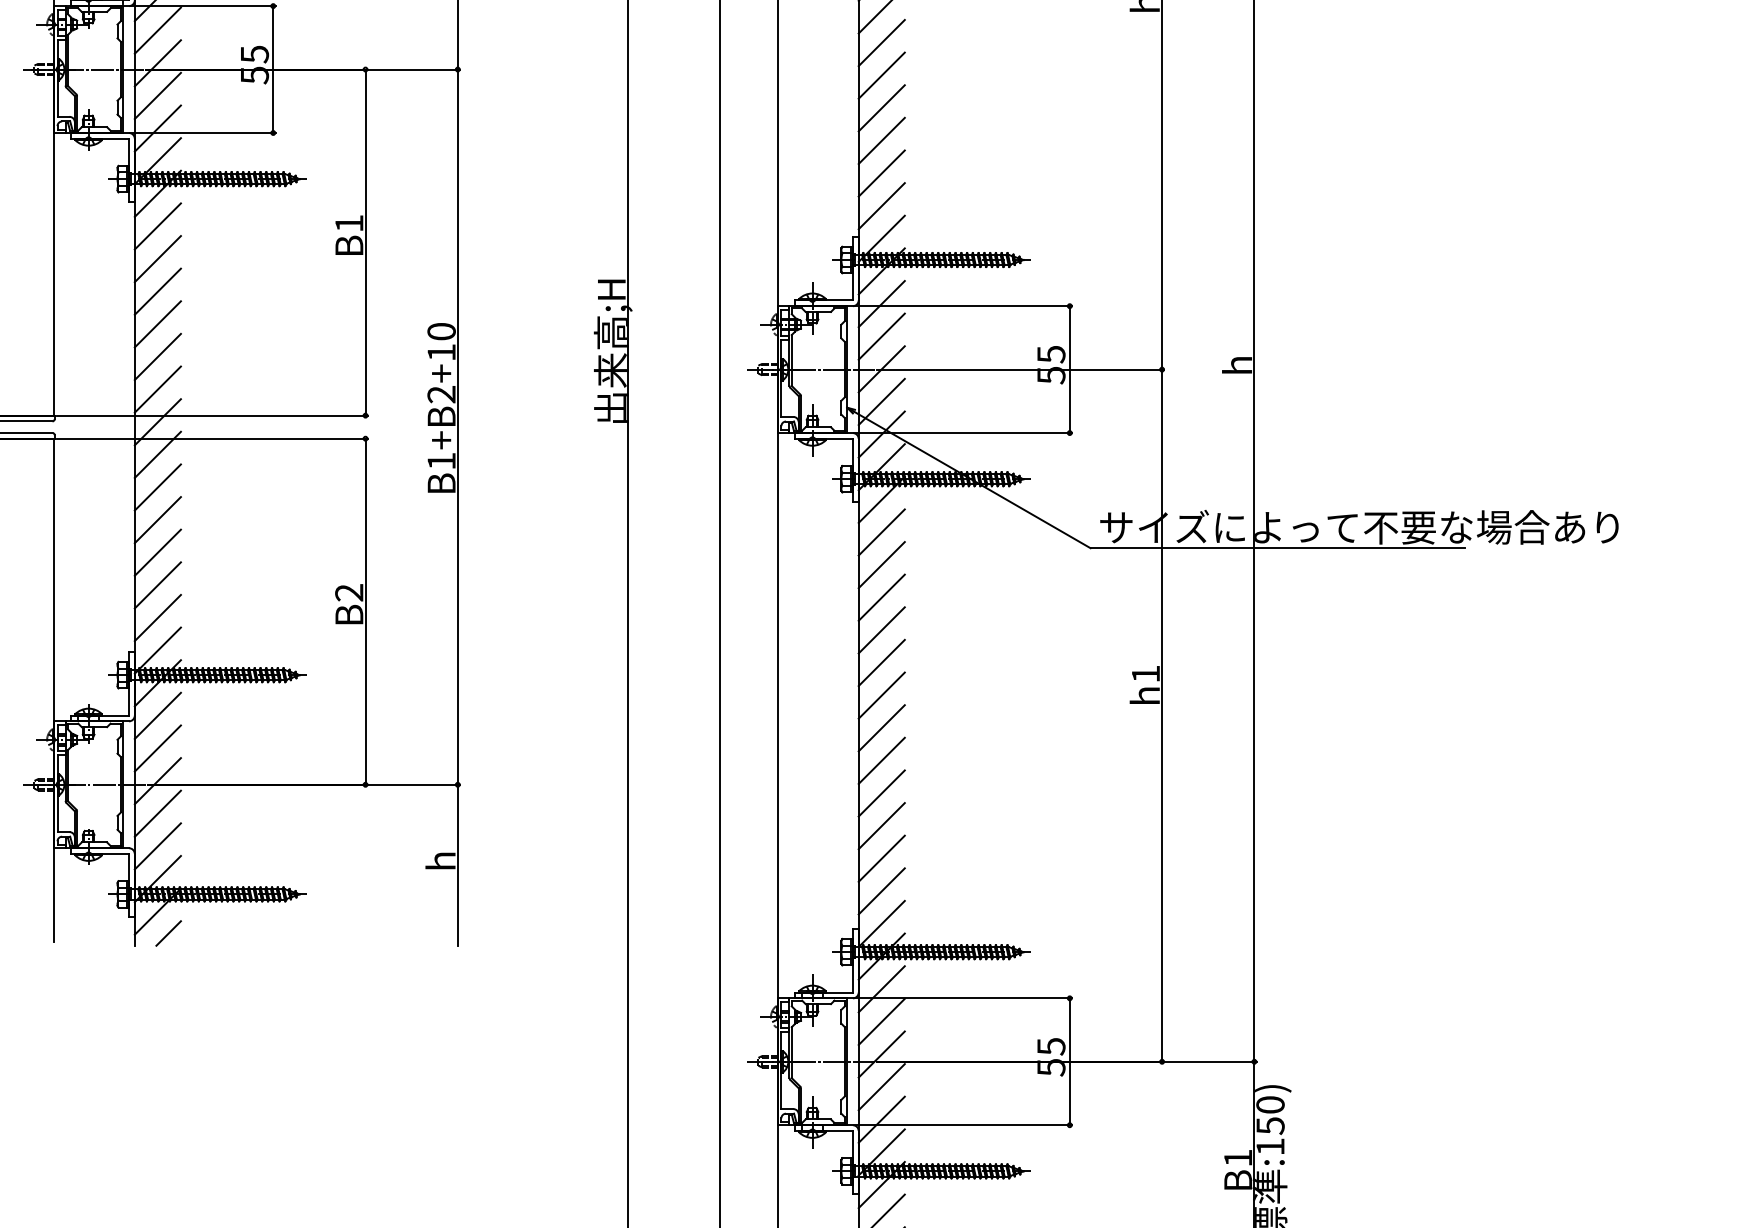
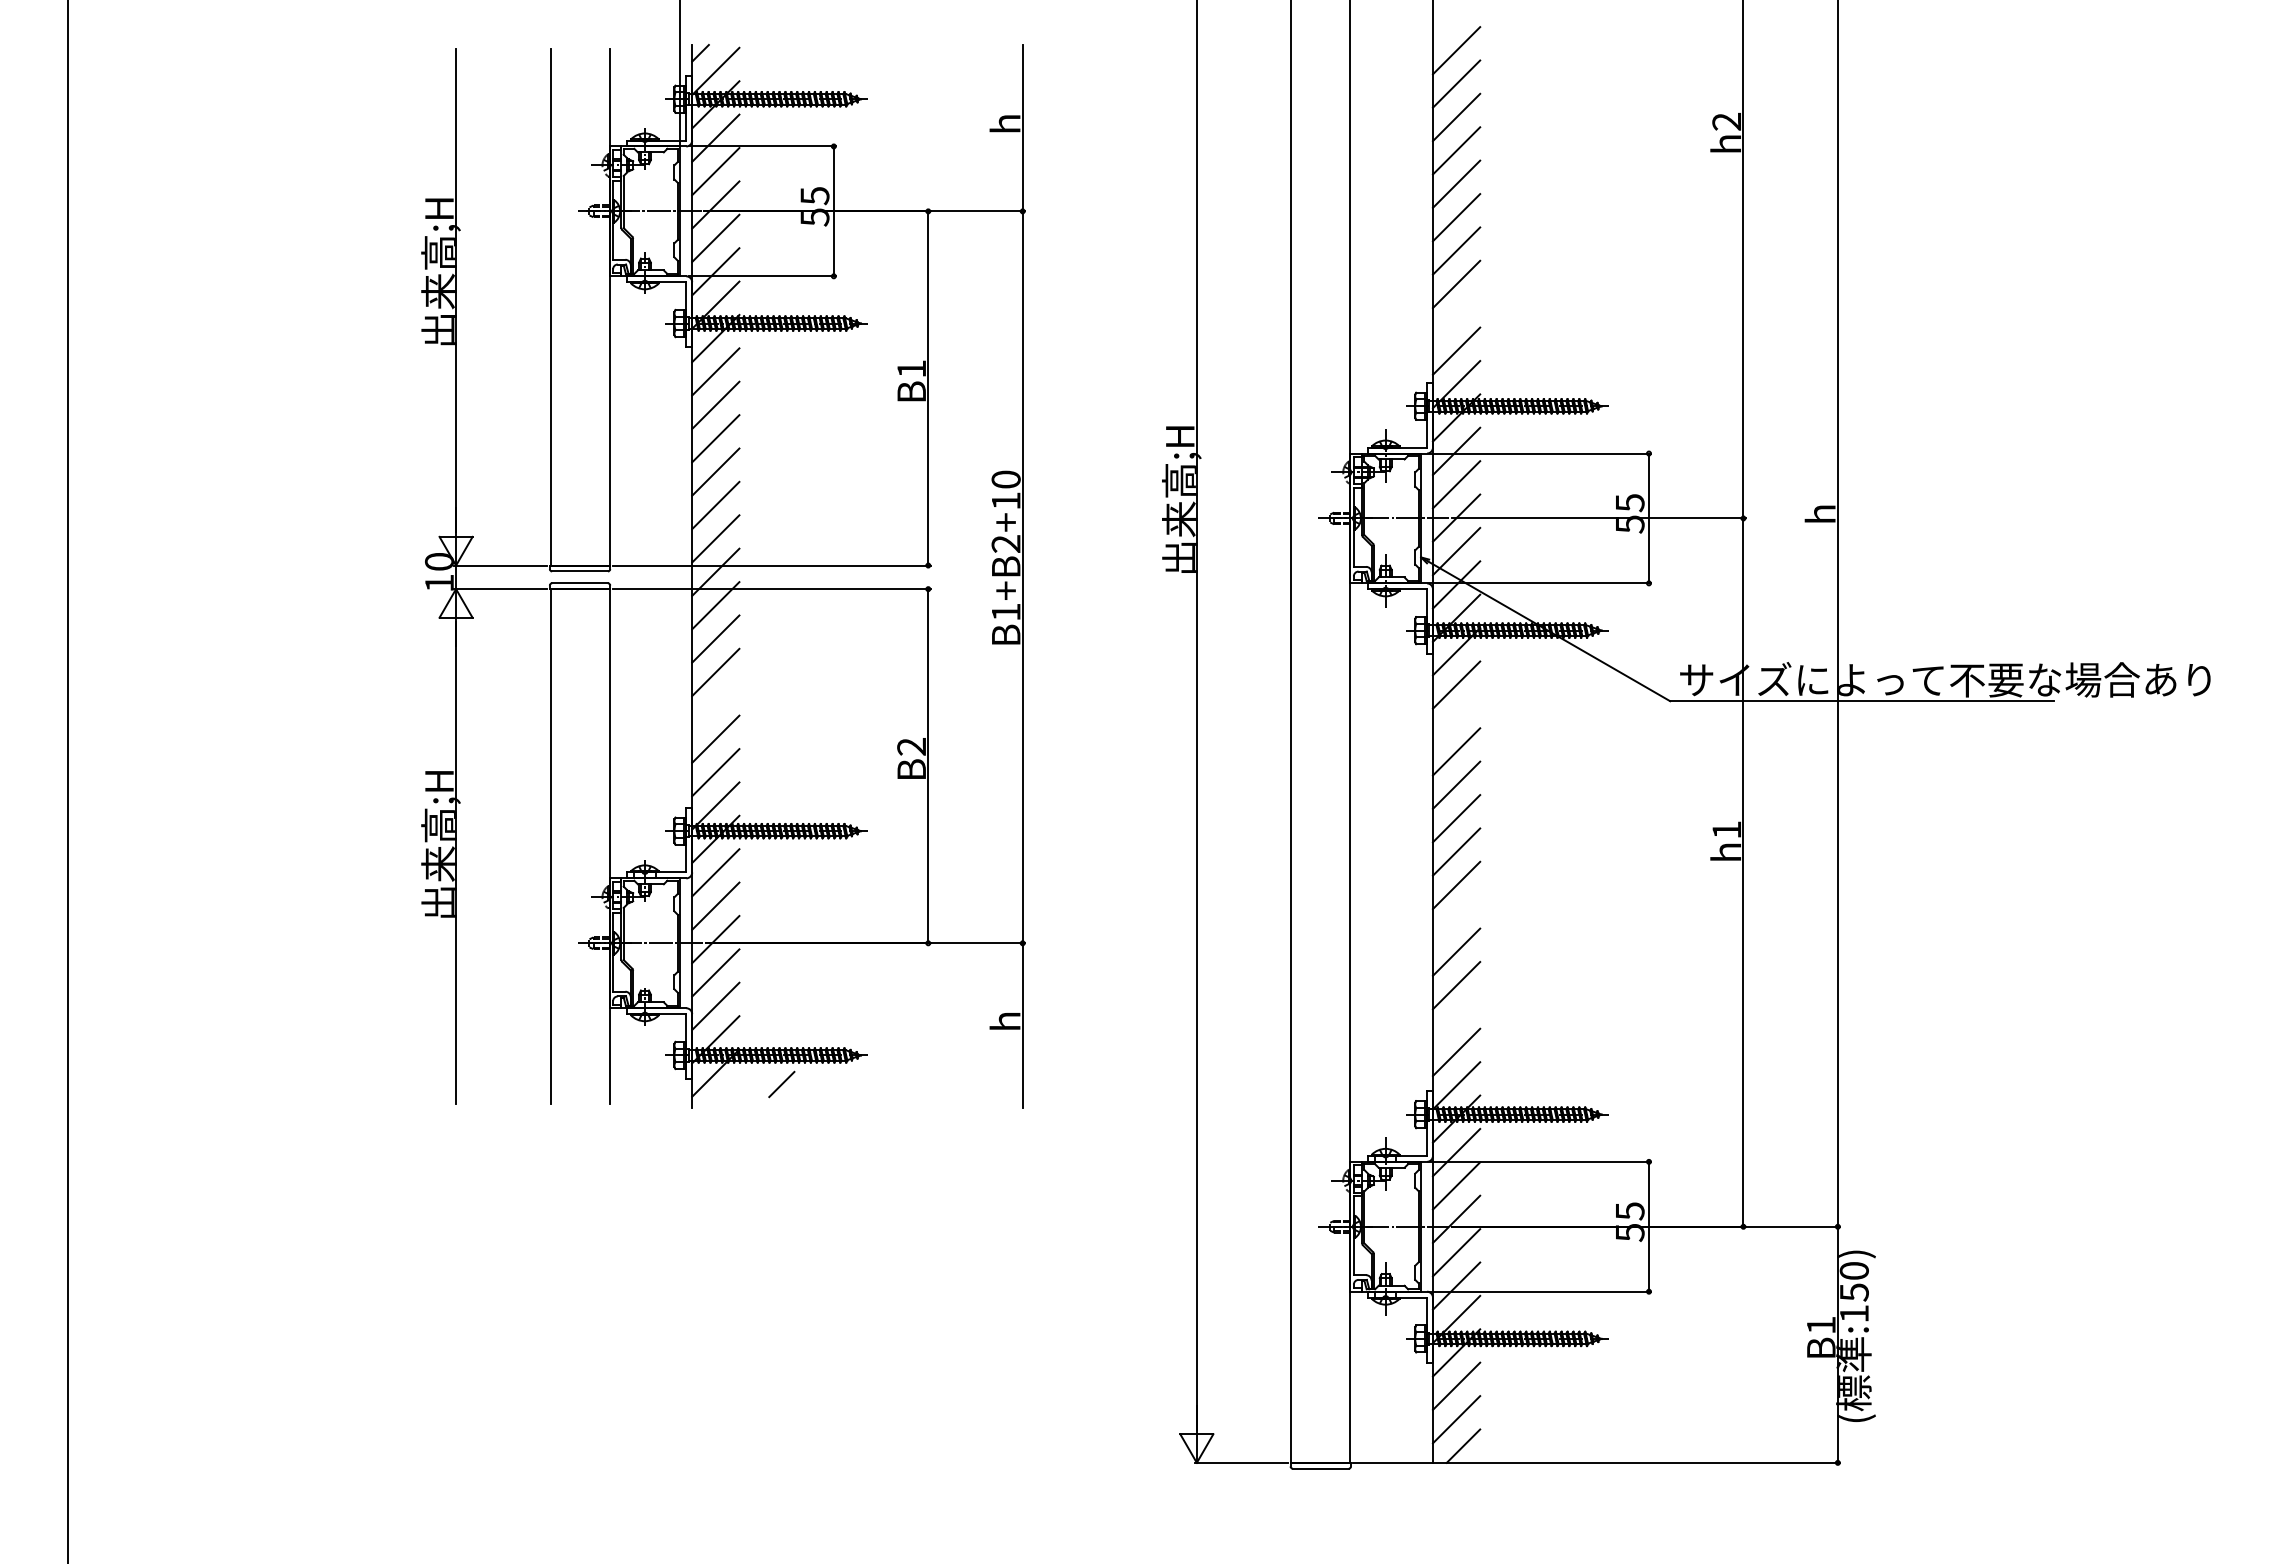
line: (881, 173) -> (1456, 317), removed
line: (157, 552) -> (715, 705), removed
line: (881, 565) -> (1456, 718), removed
line: (881, 760) -> (1456, 918), removed
line: (881, 858) -> (1456, 1018), removed
line: (168, 933) -> (781, 1084), moved

